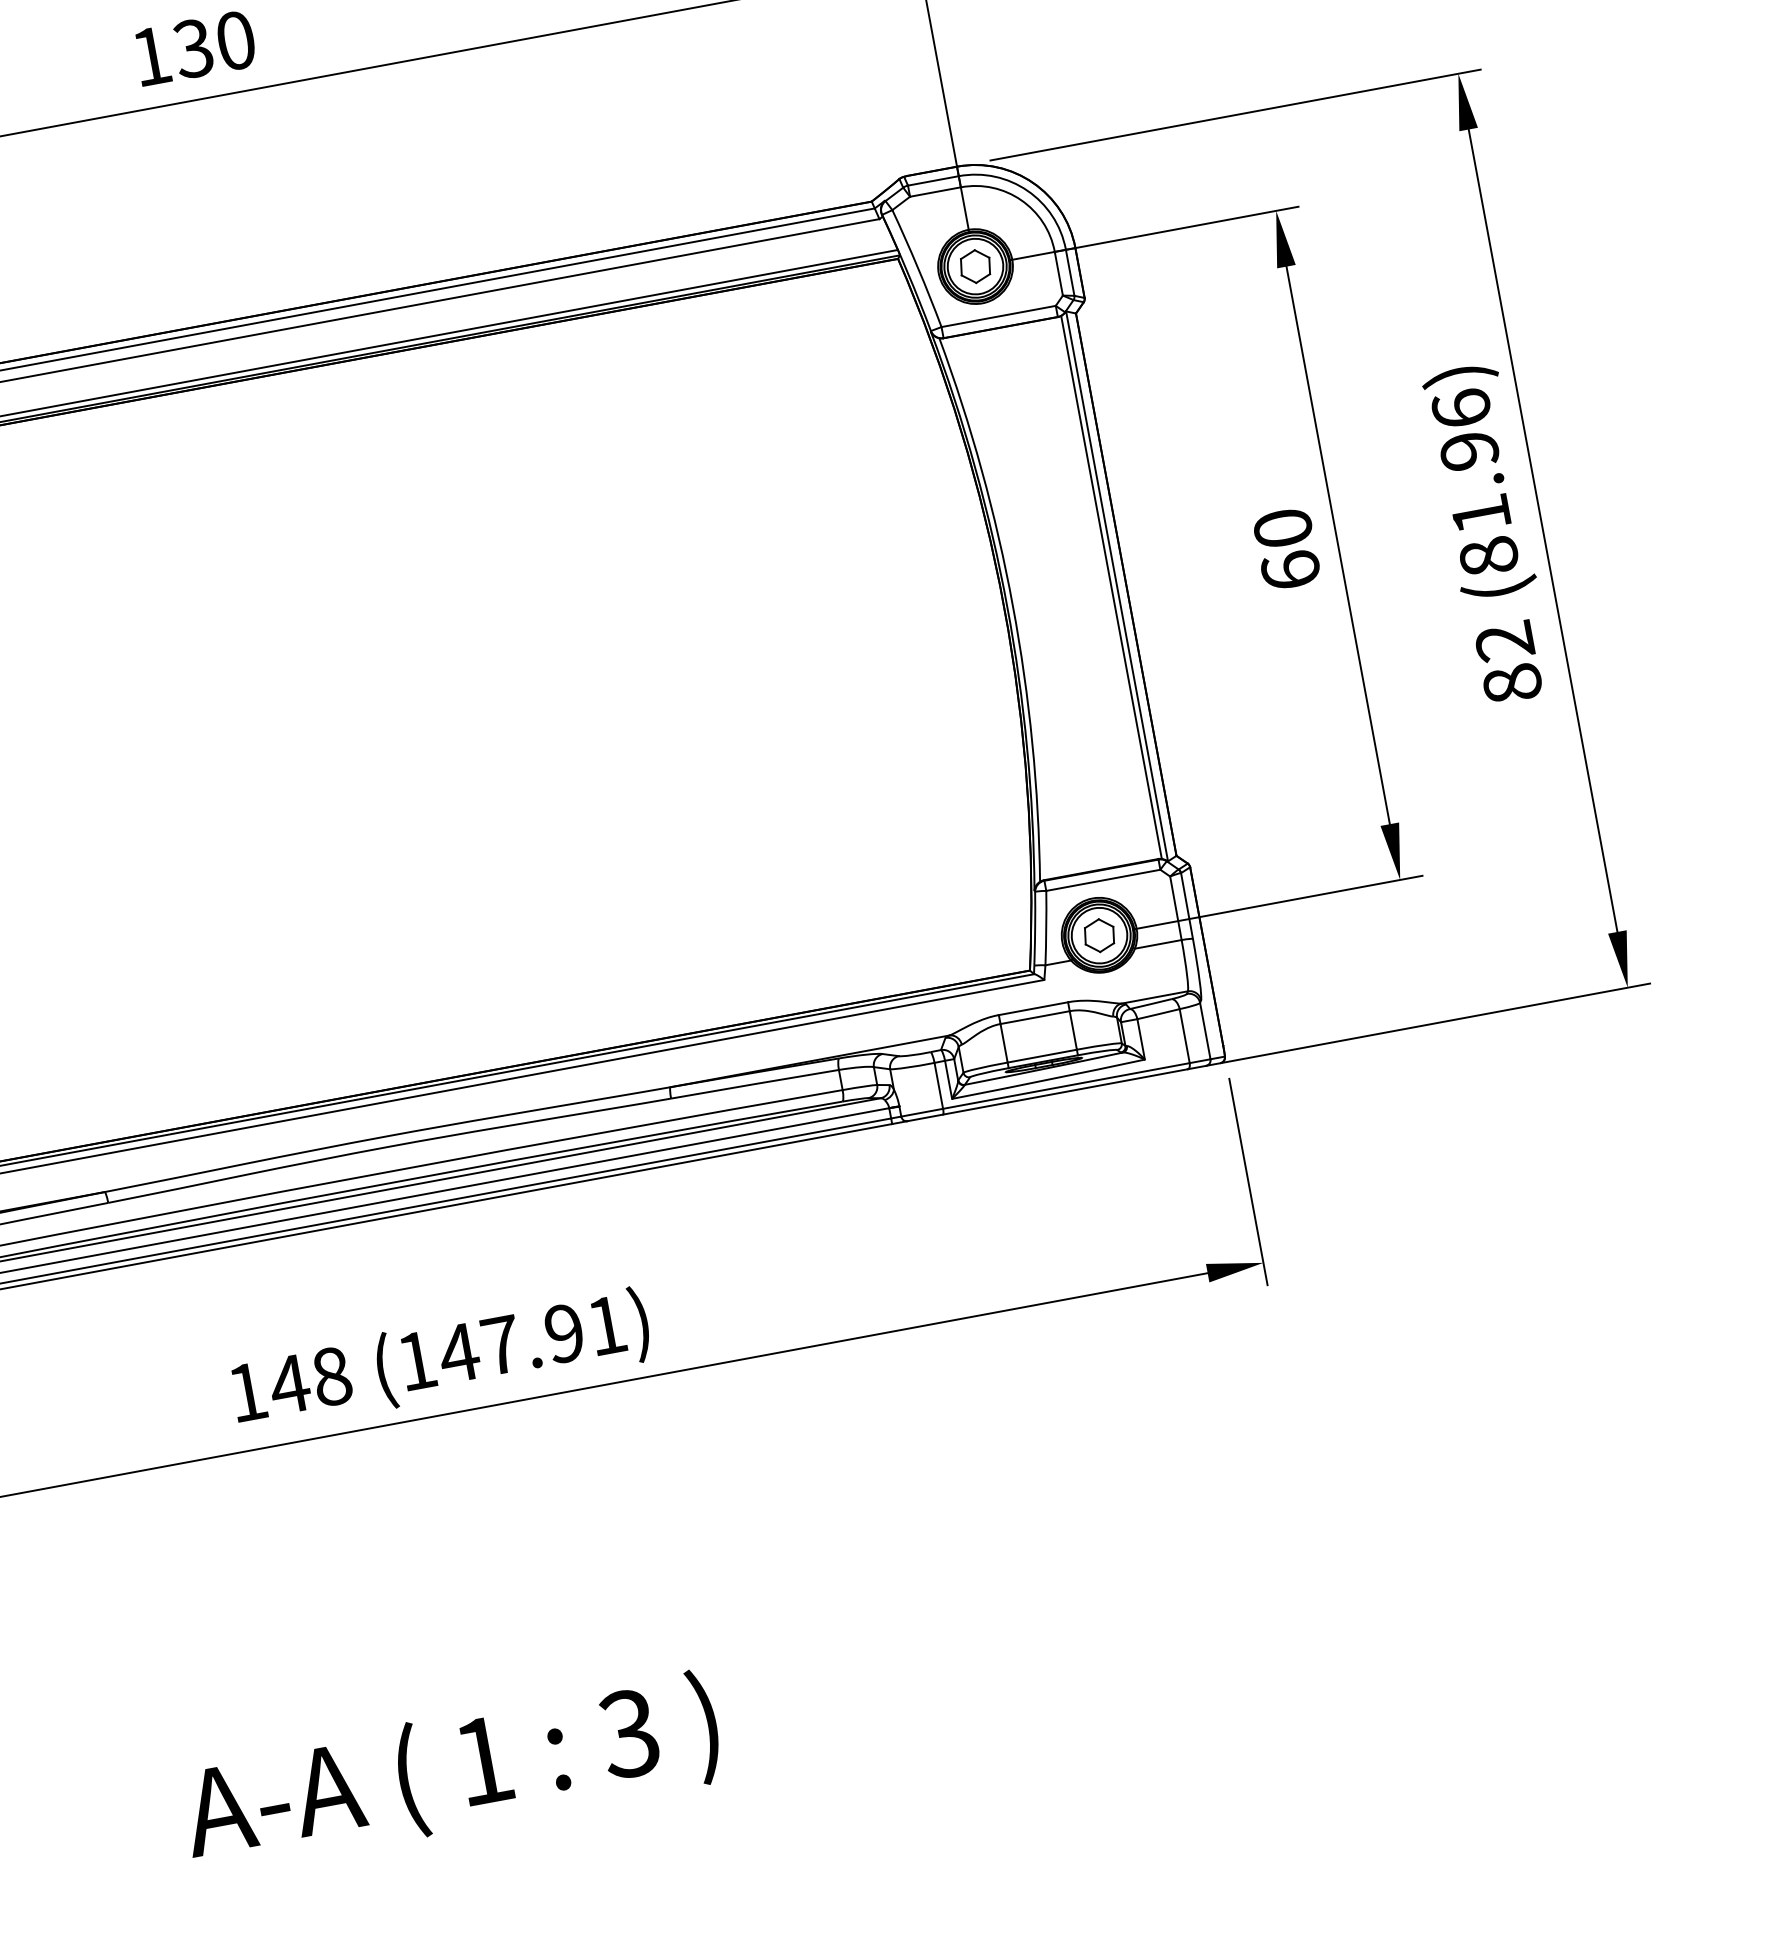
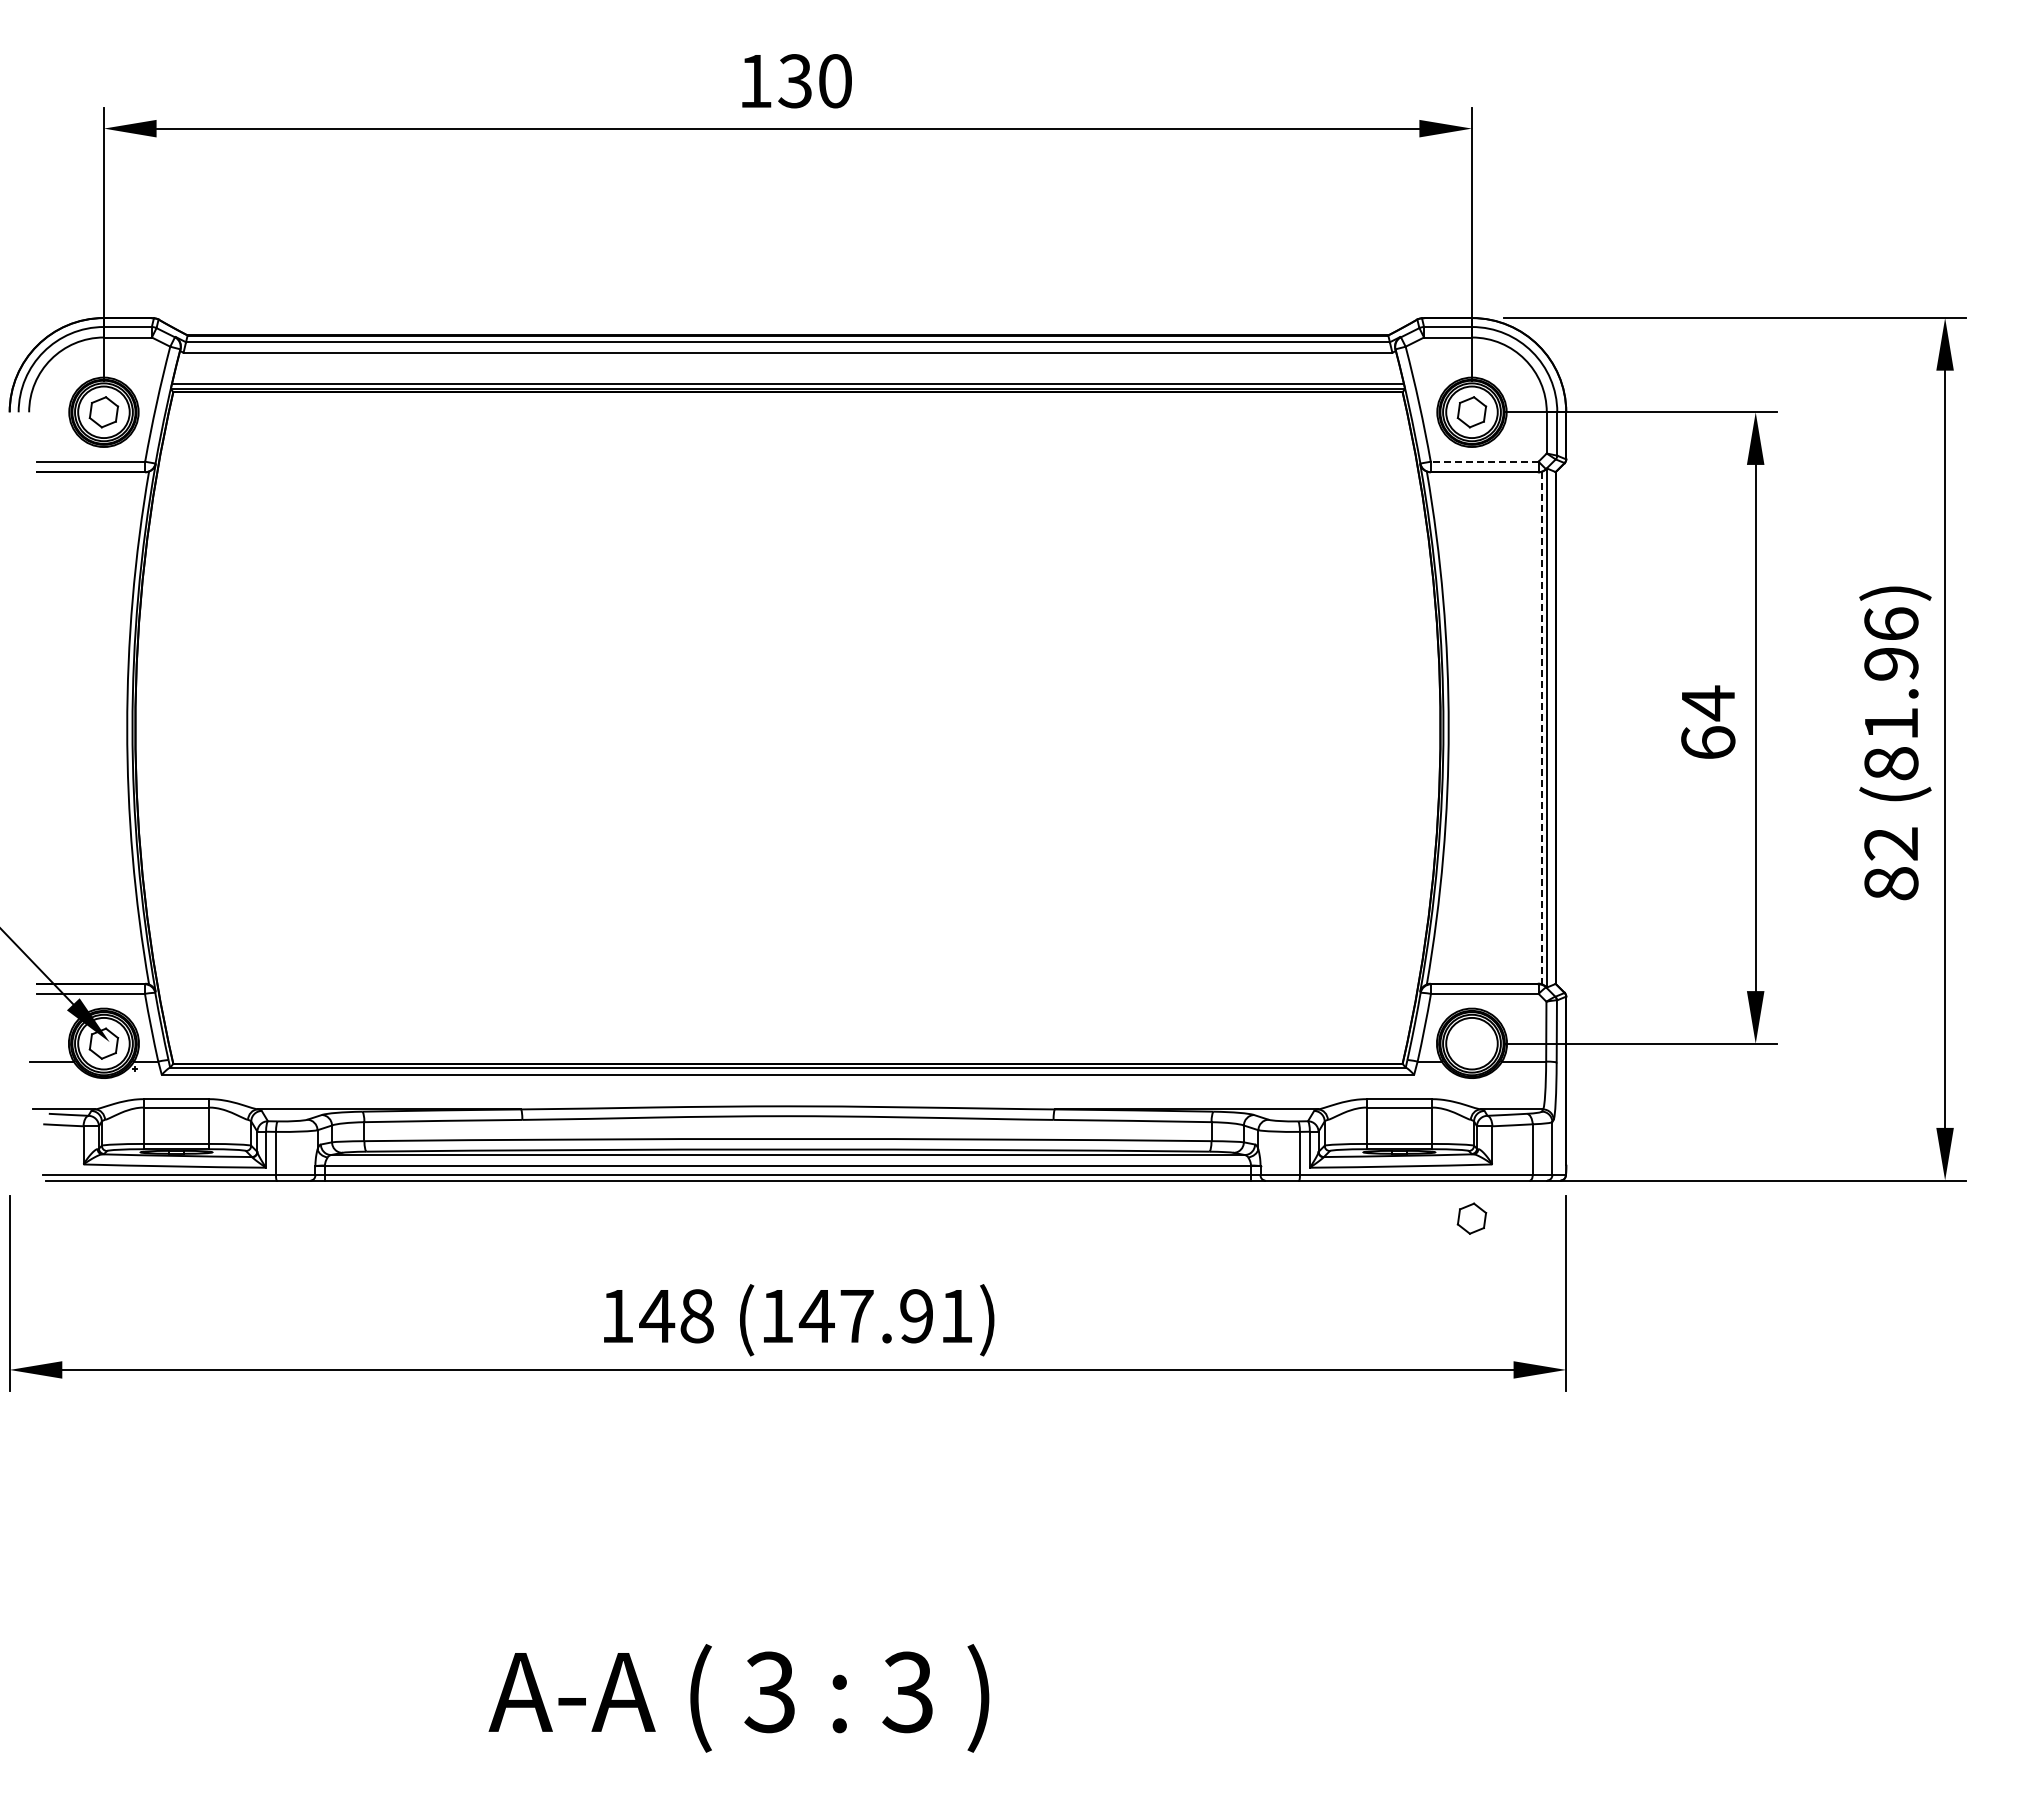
line: (998, 316) -> (1484, 461), solid -> dashed
text: (1283, 528) -> (1708, 703), 60 -> 64
line: (1111, 588) -> (1541, 728), solid -> dashed
part: (1098, 935) -> (1471, 1218), moved
text: (482, 1761) -> (769, 1692), 1 -> 3

